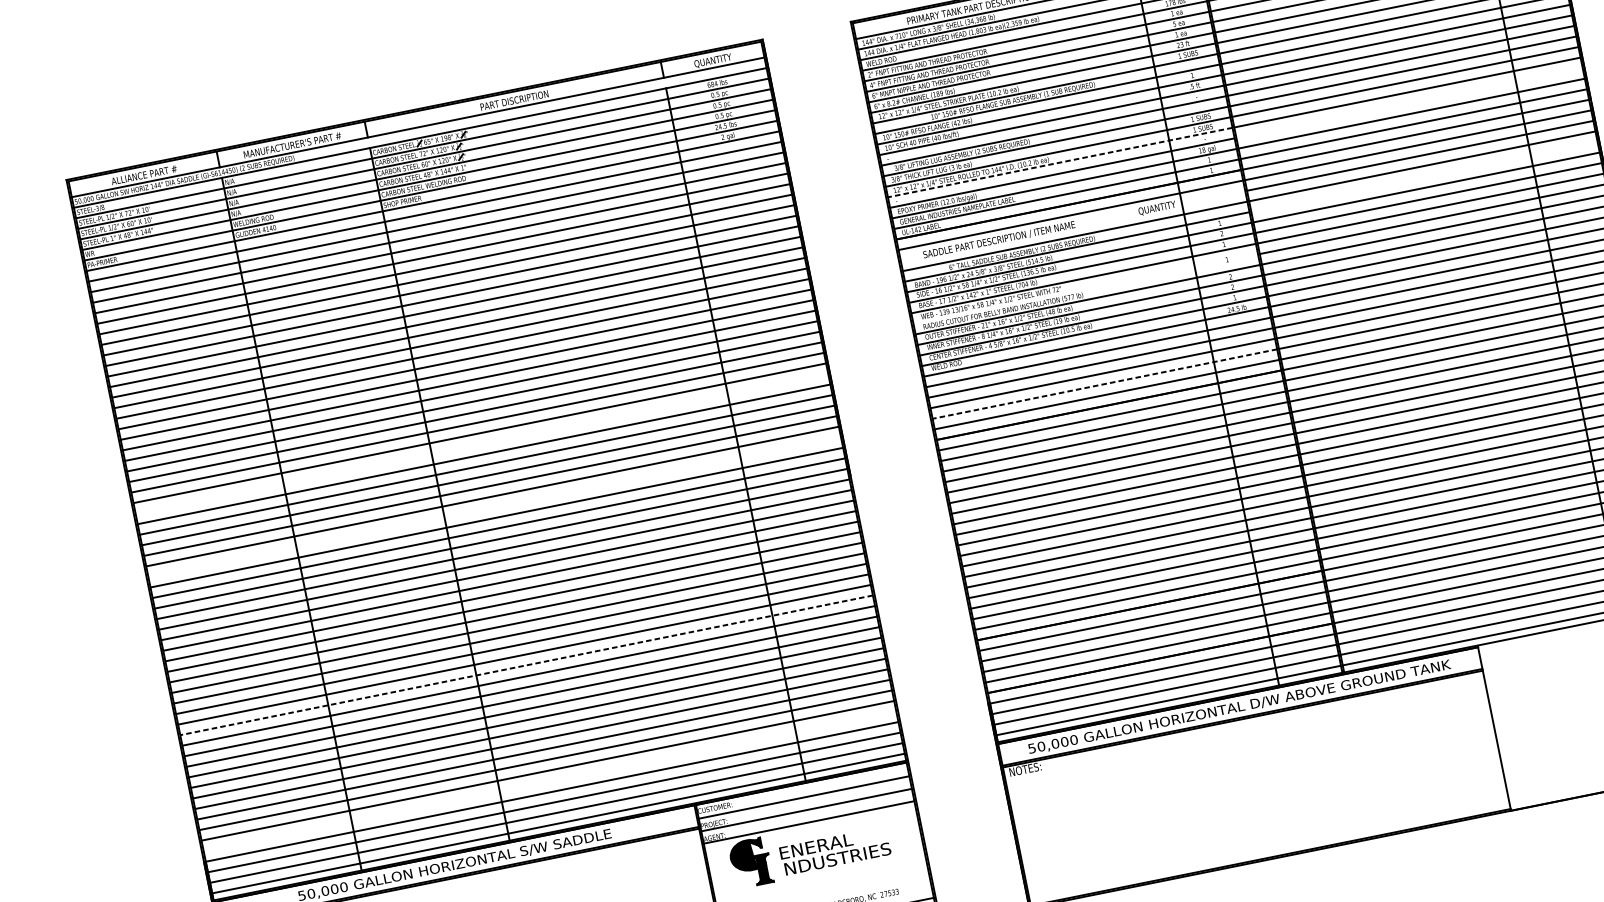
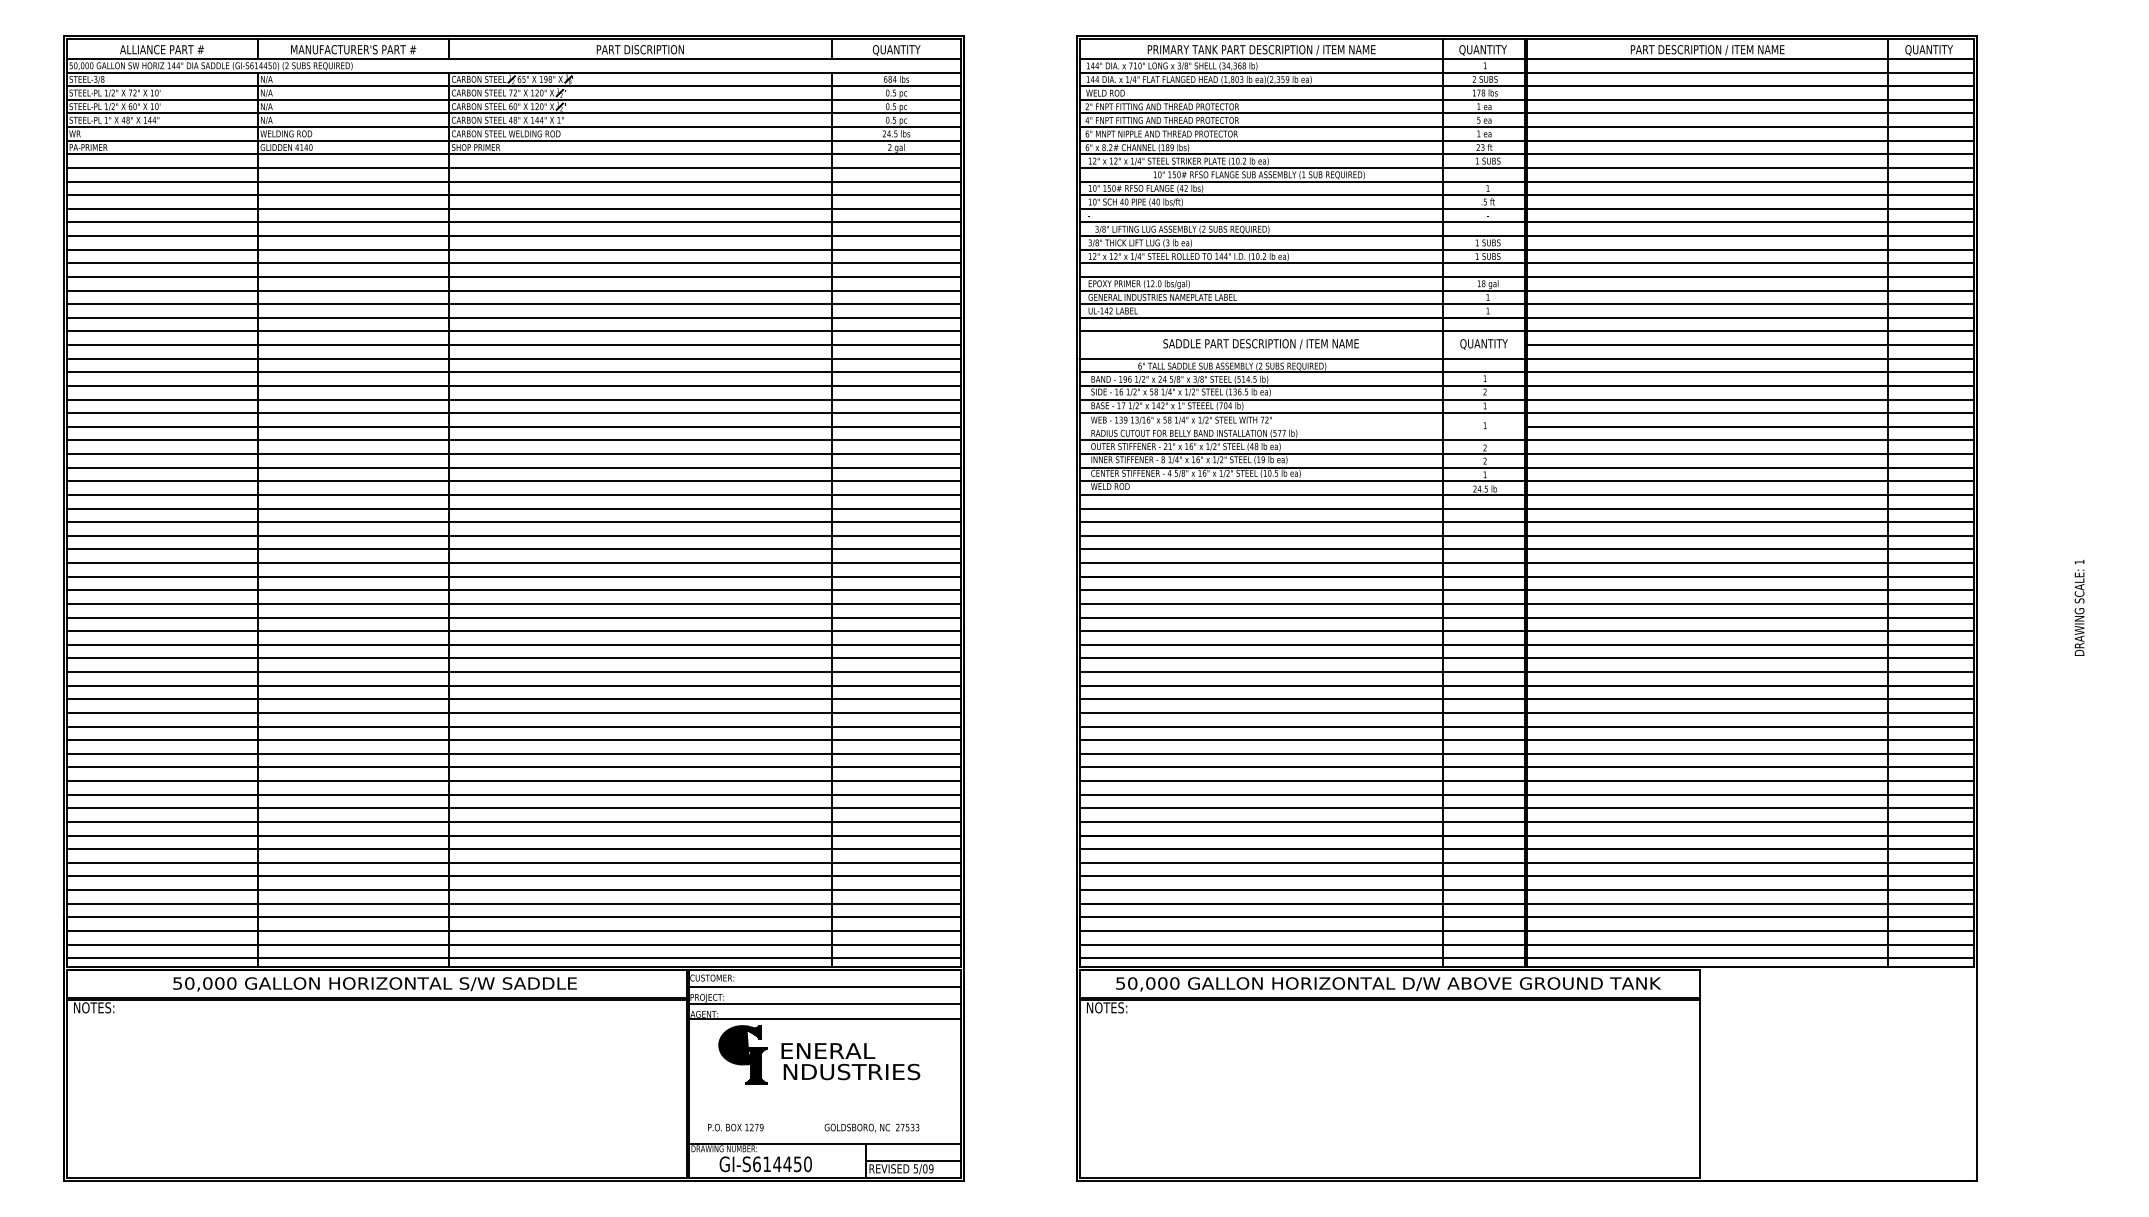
line: (1409, 102) -> (1750, 276), added
line: (1060, 162) -> (1302, 263), dashed -> solid
line: (1424, 177) -> (1750, 372), added
text: (1156, 208) -> (1483, 344), moved
text: (998, 240) -> (1260, 344), moved
line: (1105, 384) -> (1302, 549), dashed -> solid
line: (481, 443) -> (513, 467), added
line: (494, 507) -> (513, 549), added
line: (526, 665) -> (513, 753), dashed -> solid
line: (549, 781) -> (513, 903), added

